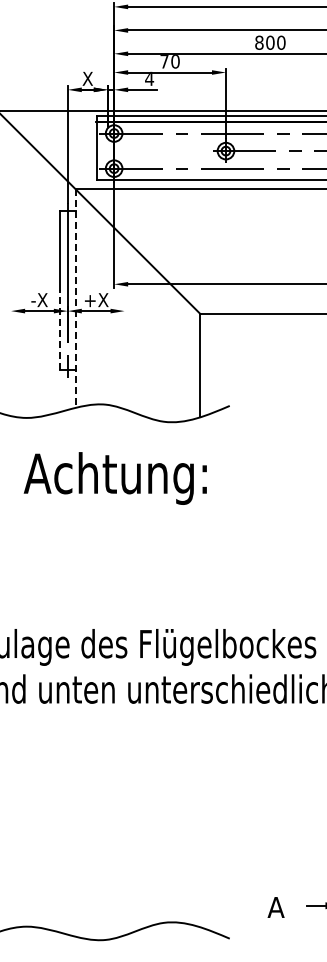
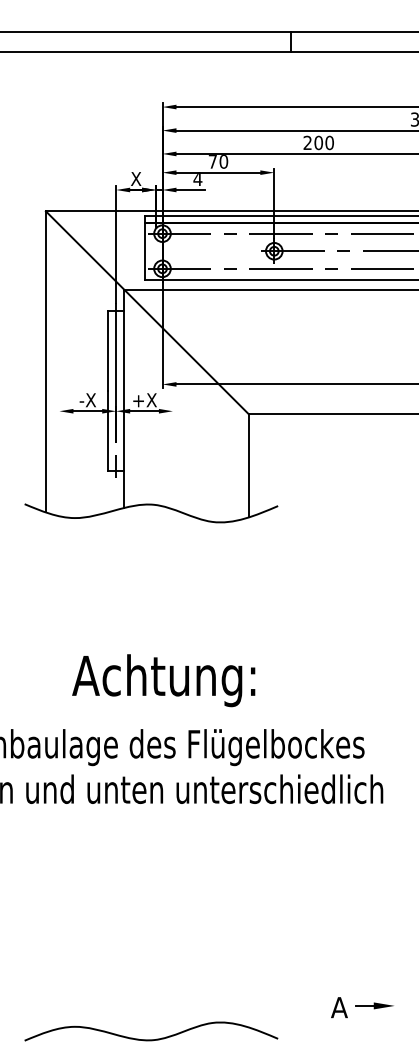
text: (259, 42) -> (307, 142), 800 -> 200
line: (76, 299) -> (124, 399), dashed -> solid
line: (60, 330) -> (108, 430), dashed -> solid
text: (115, 478) -> (163, 680), moved
text: (276, 907) -> (339, 1007), moved

